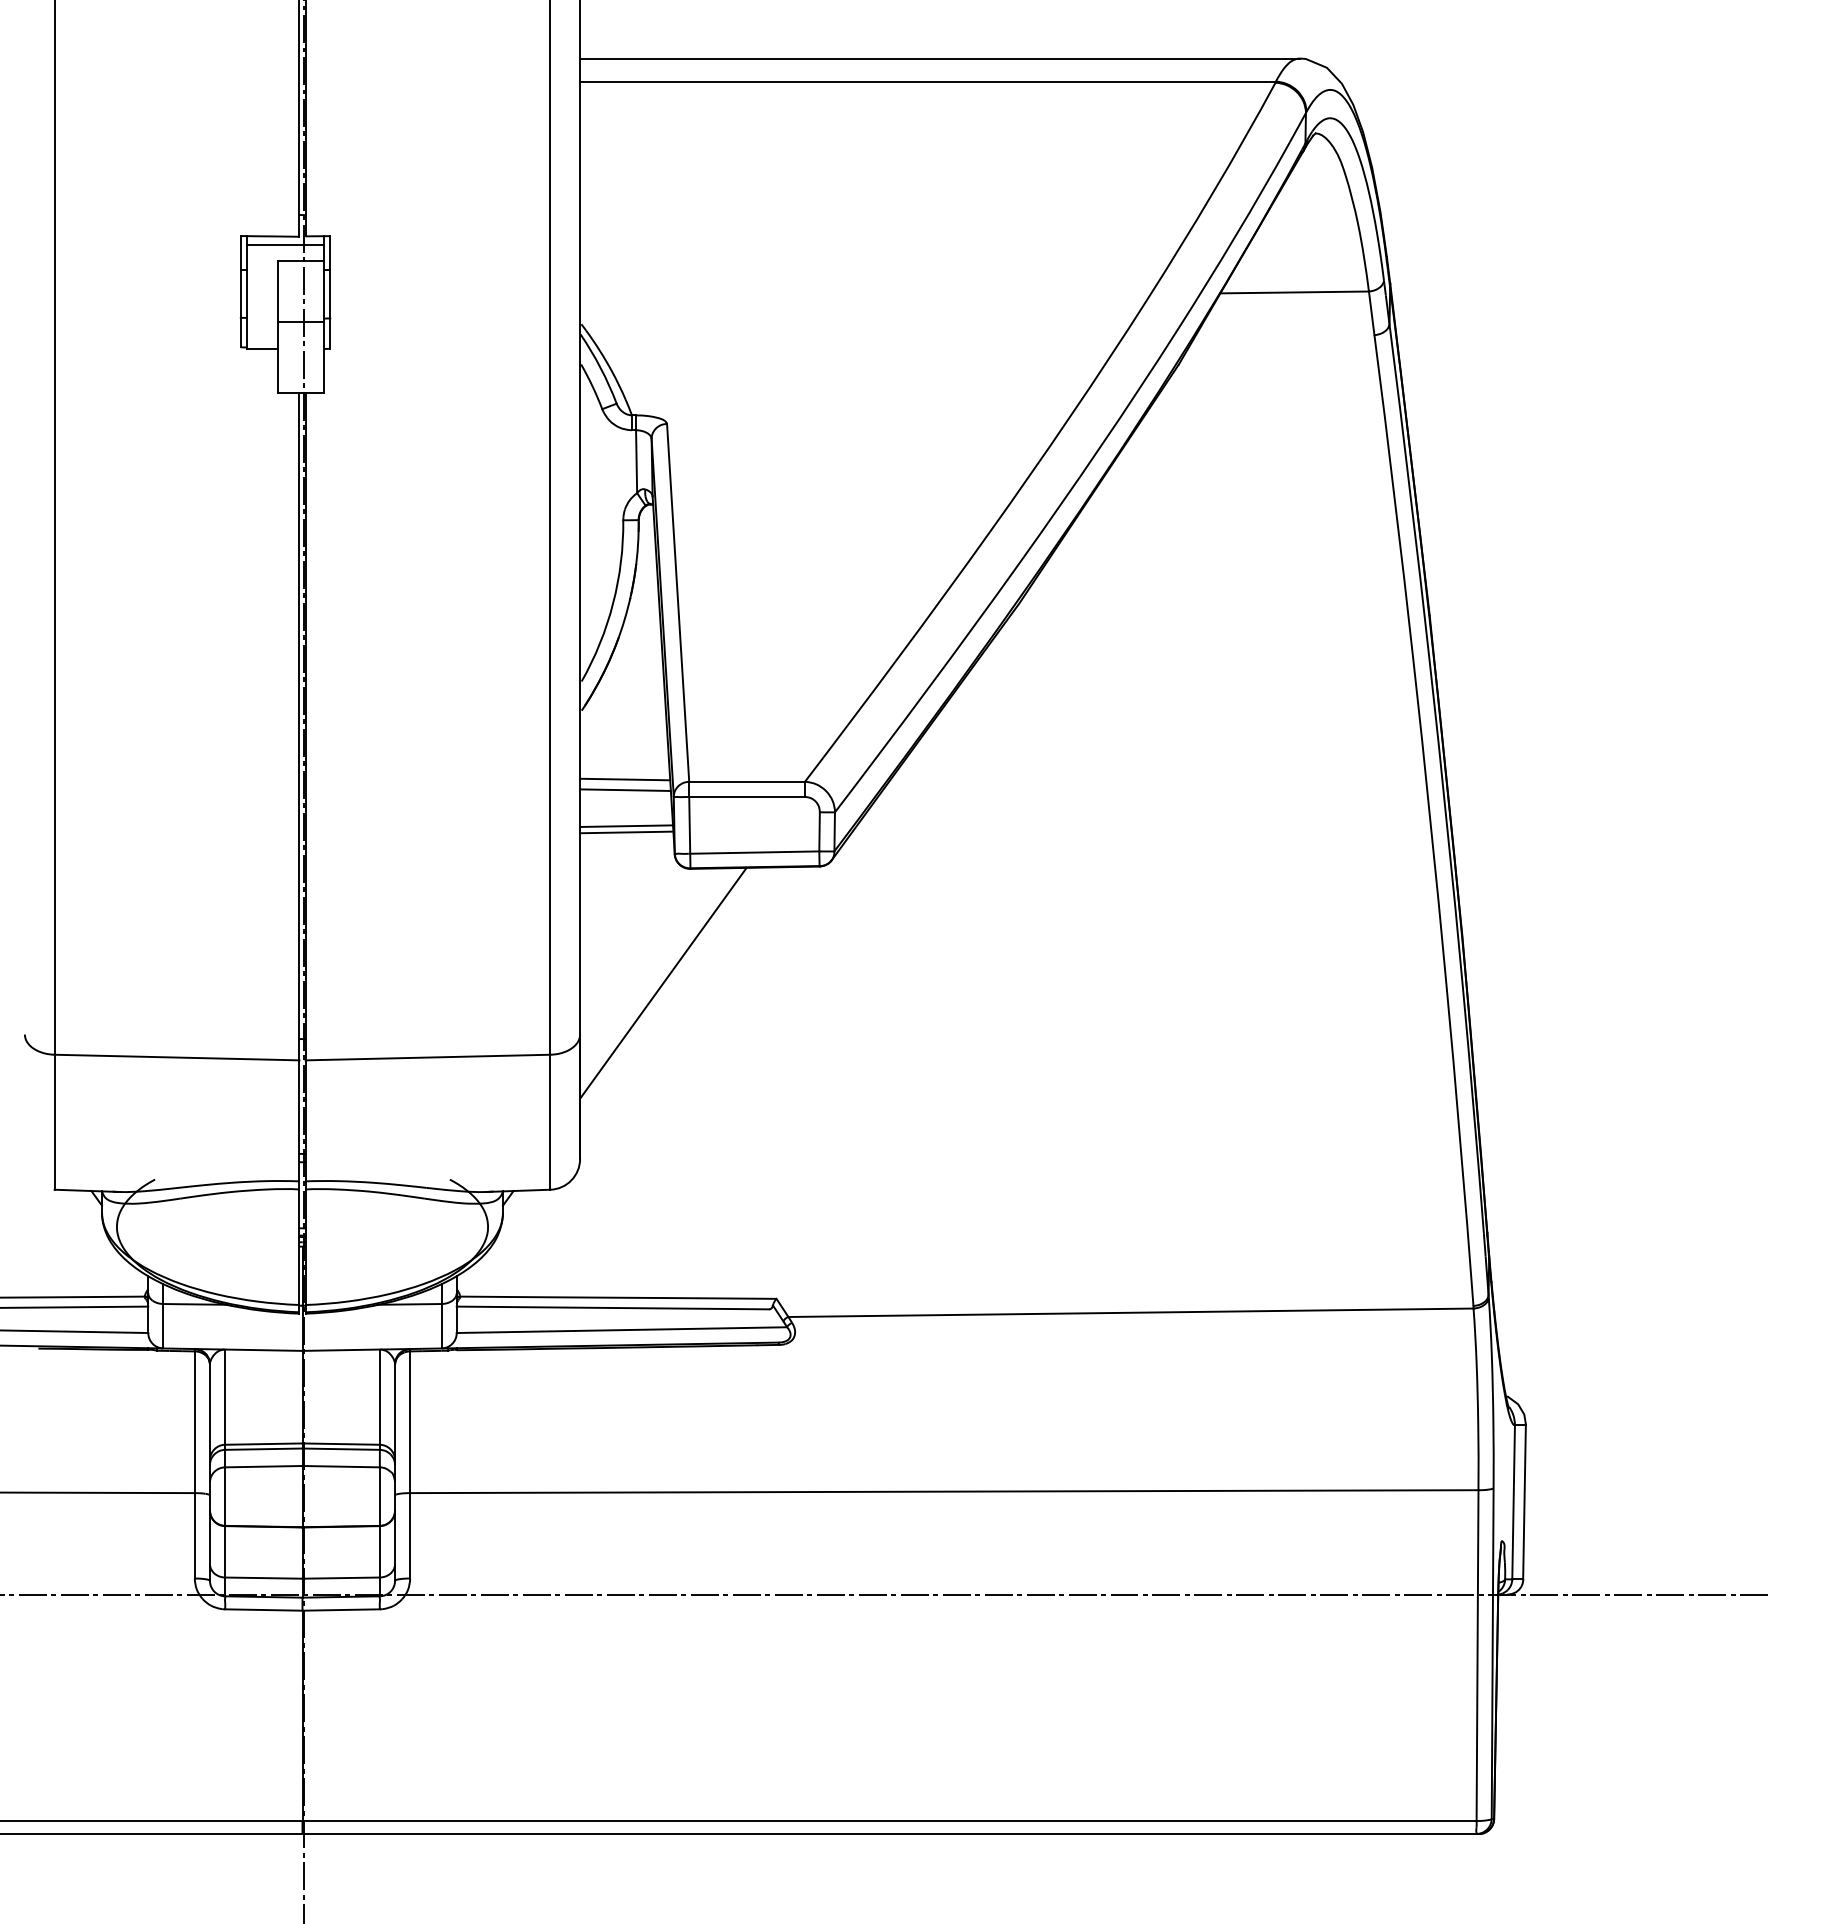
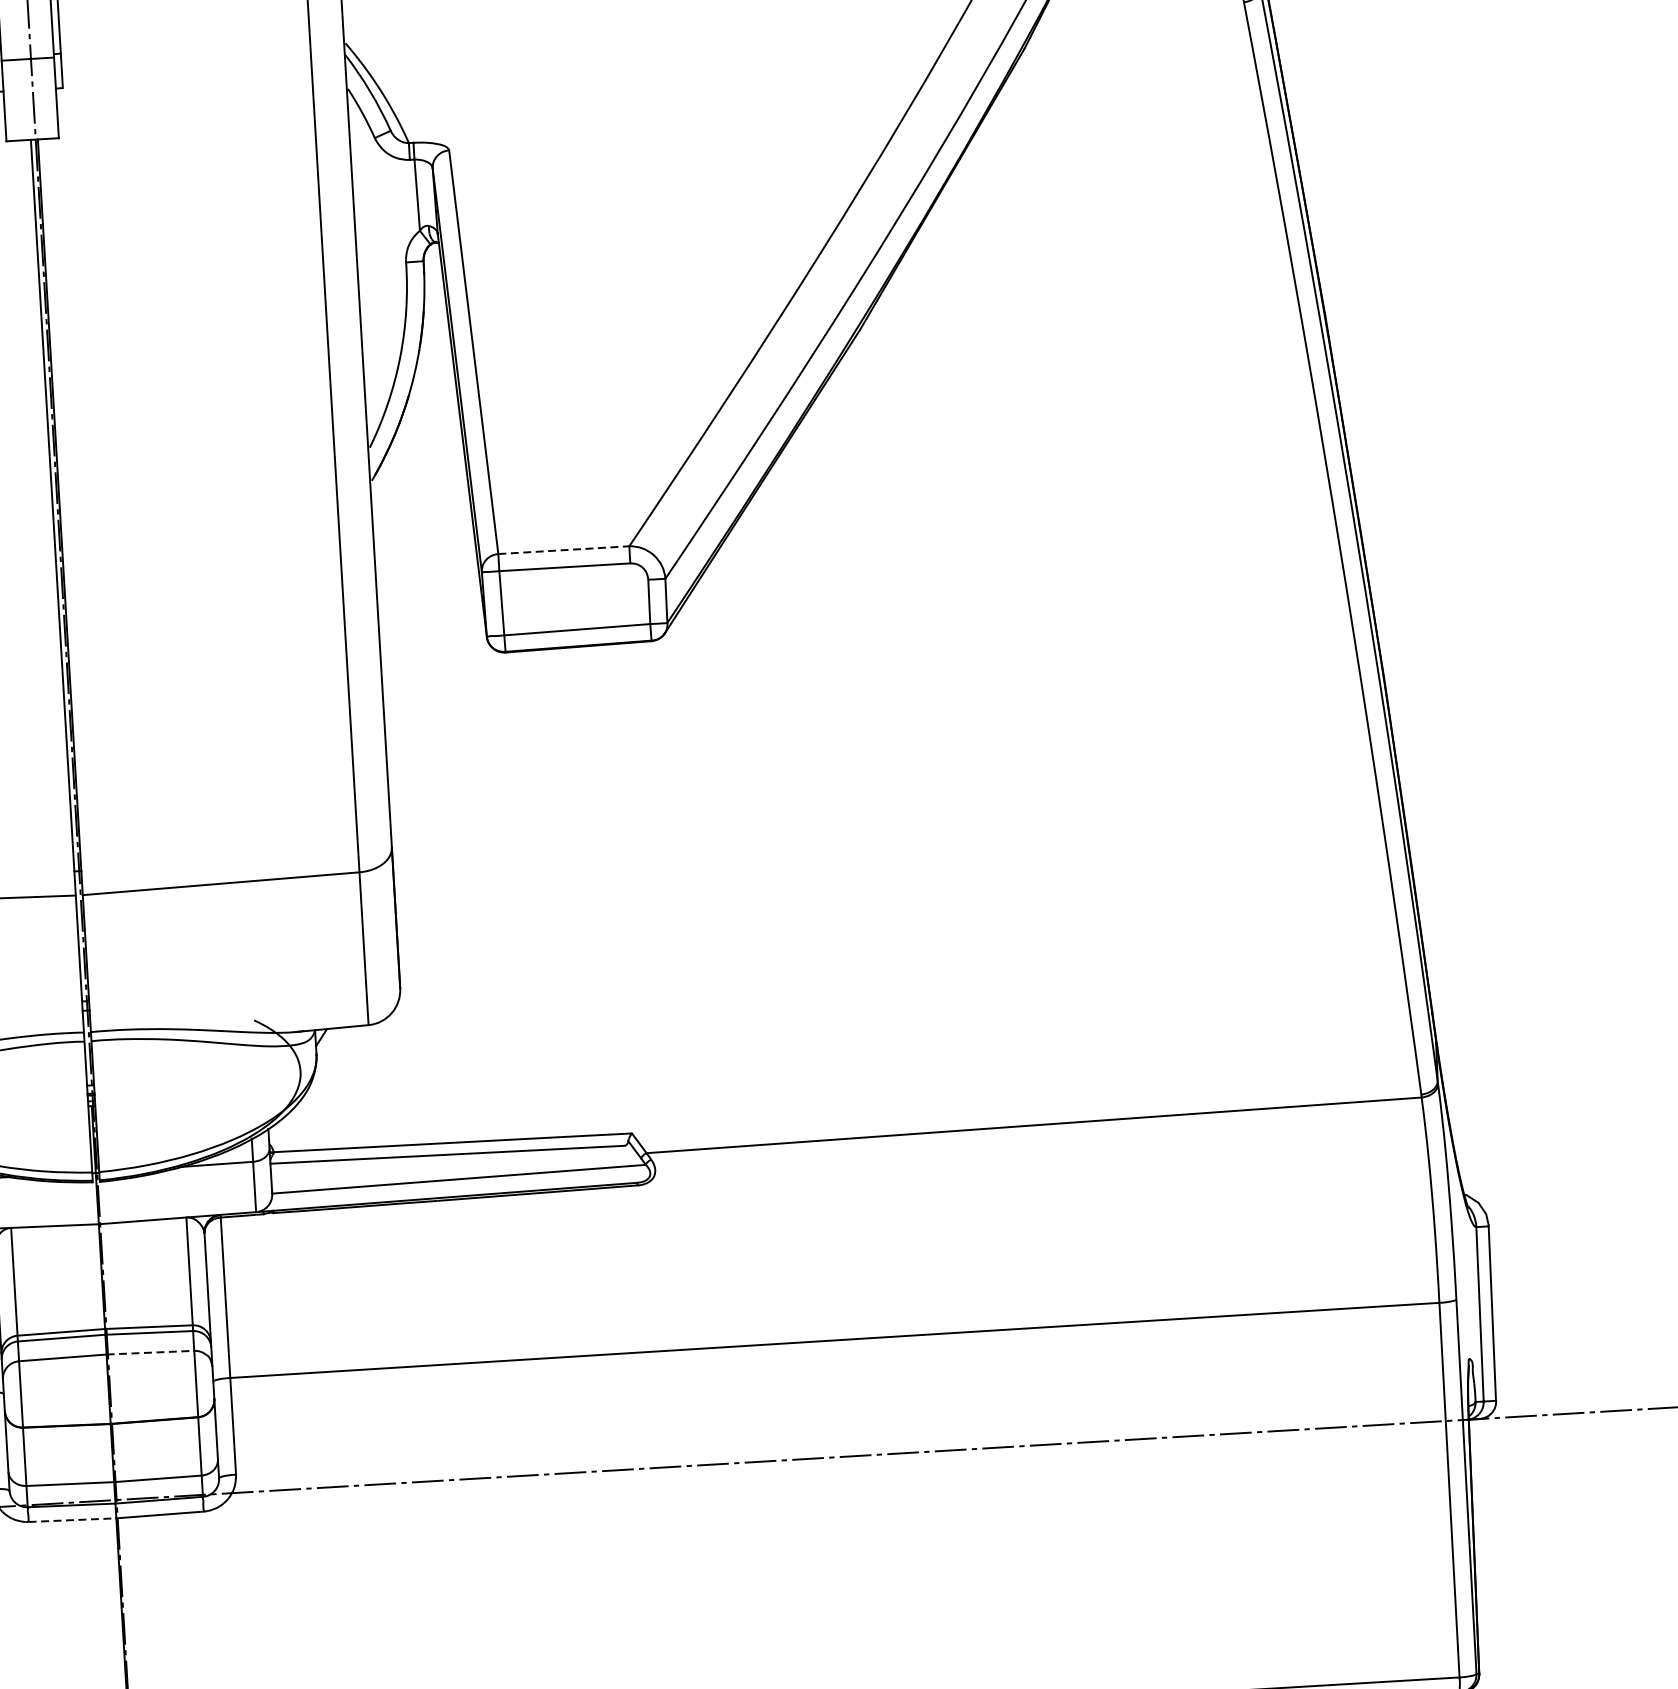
line: (625, 779) -> (426, 555), removed
line: (747, 781) -> (564, 549), solid -> dashed
line: (625, 789) -> (426, 567), removed
line: (626, 825) -> (430, 607), removed
line: (626, 832) -> (430, 615), removed
line: (663, 982) -> (482, 782), removed
line: (341, 1466) -> (150, 1352), solid -> dashed
line: (263, 1610) -> (72, 1520), solid -> dashed

